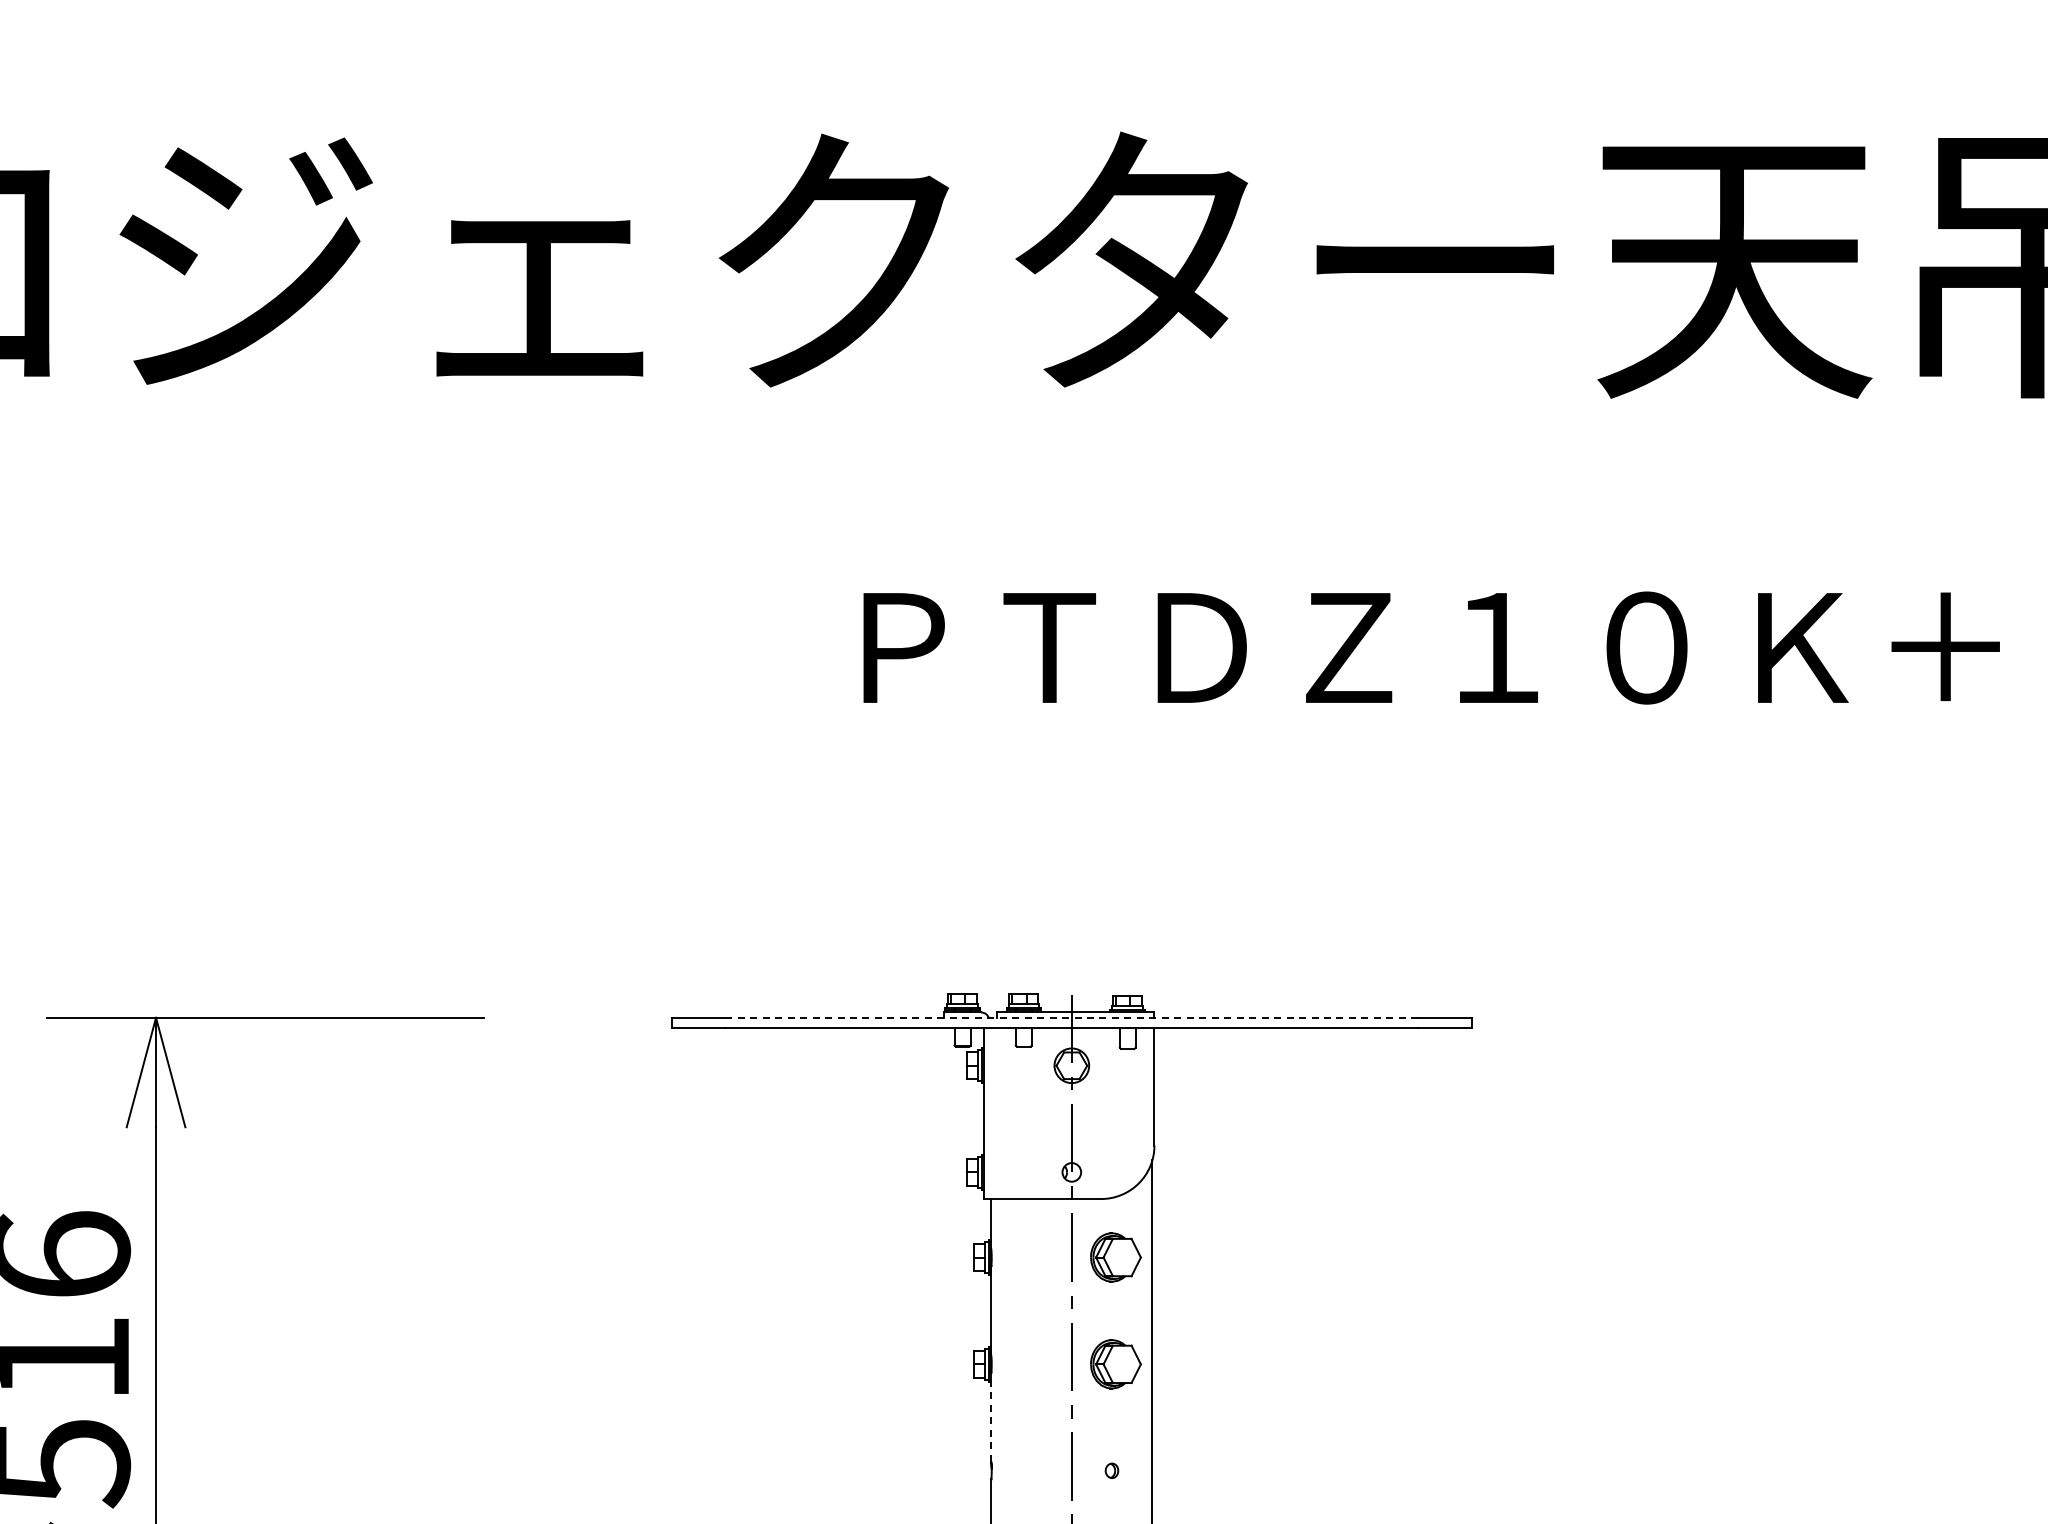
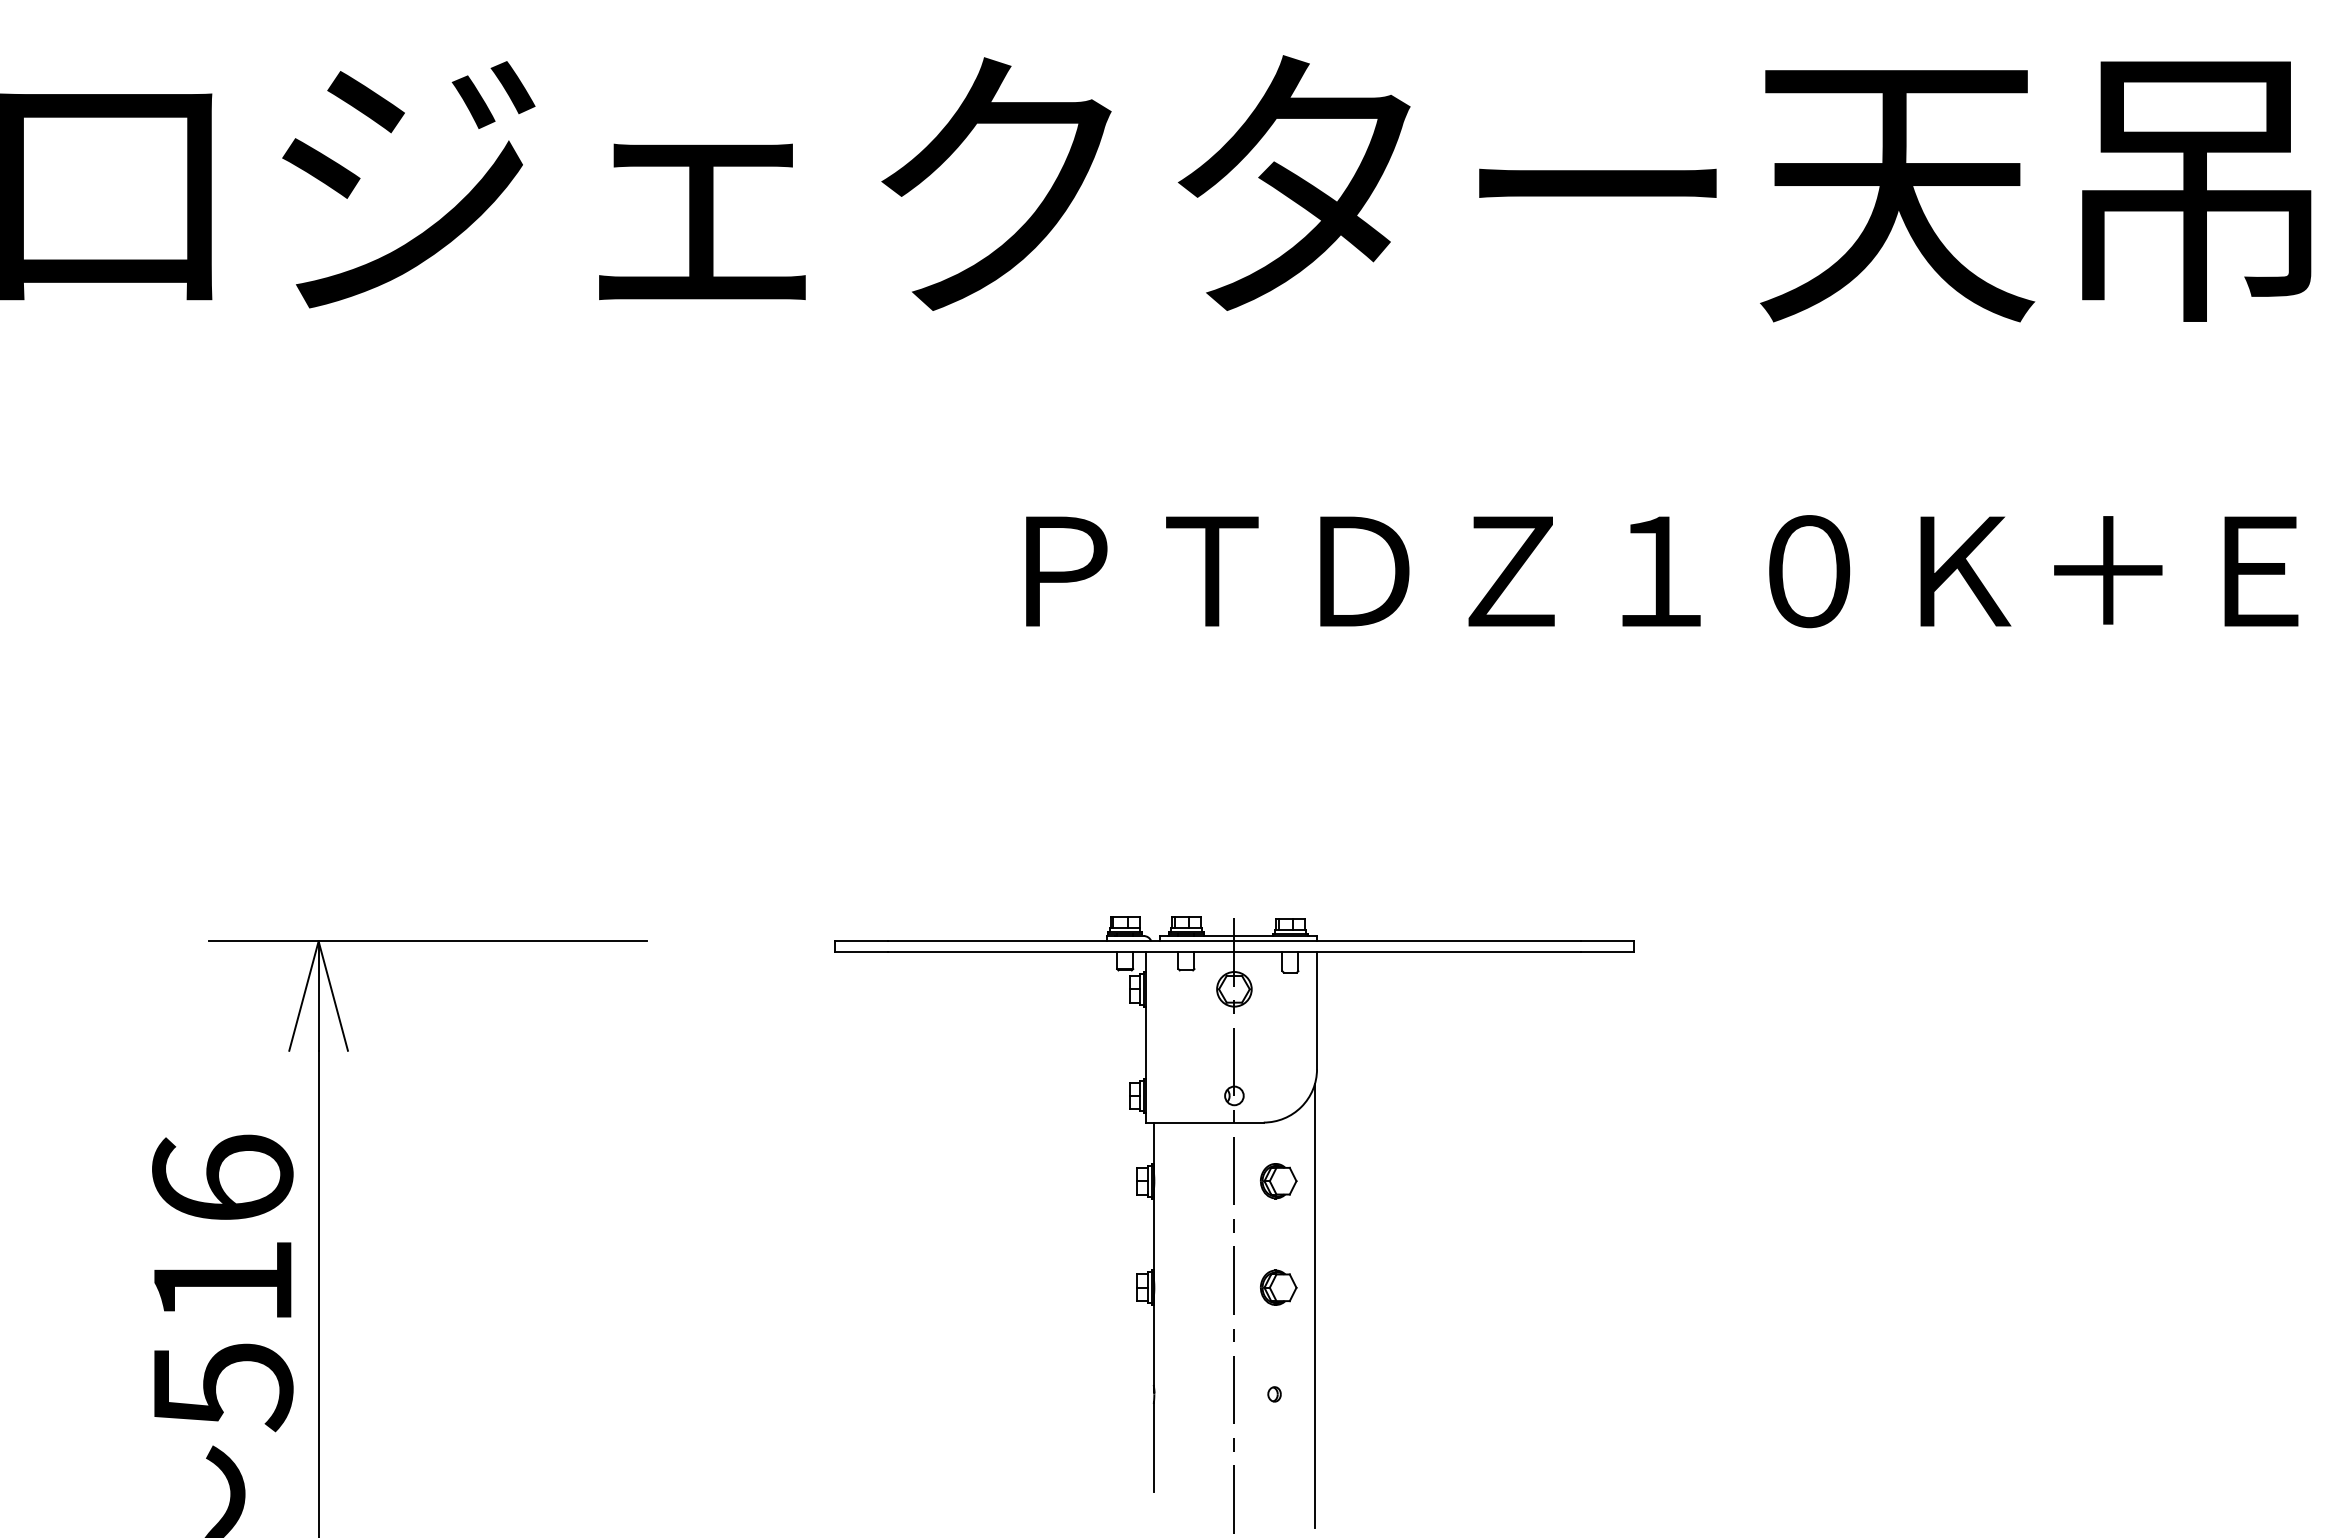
line: (1070, 1017) -> (1233, 941), dashed -> solid
part: (1115, 1257) -> (1278, 1181), size x0.71
part: (1115, 1363) -> (1278, 1287), size x0.71
line: (990, 1417) -> (1153, 1341), dashed -> solid

